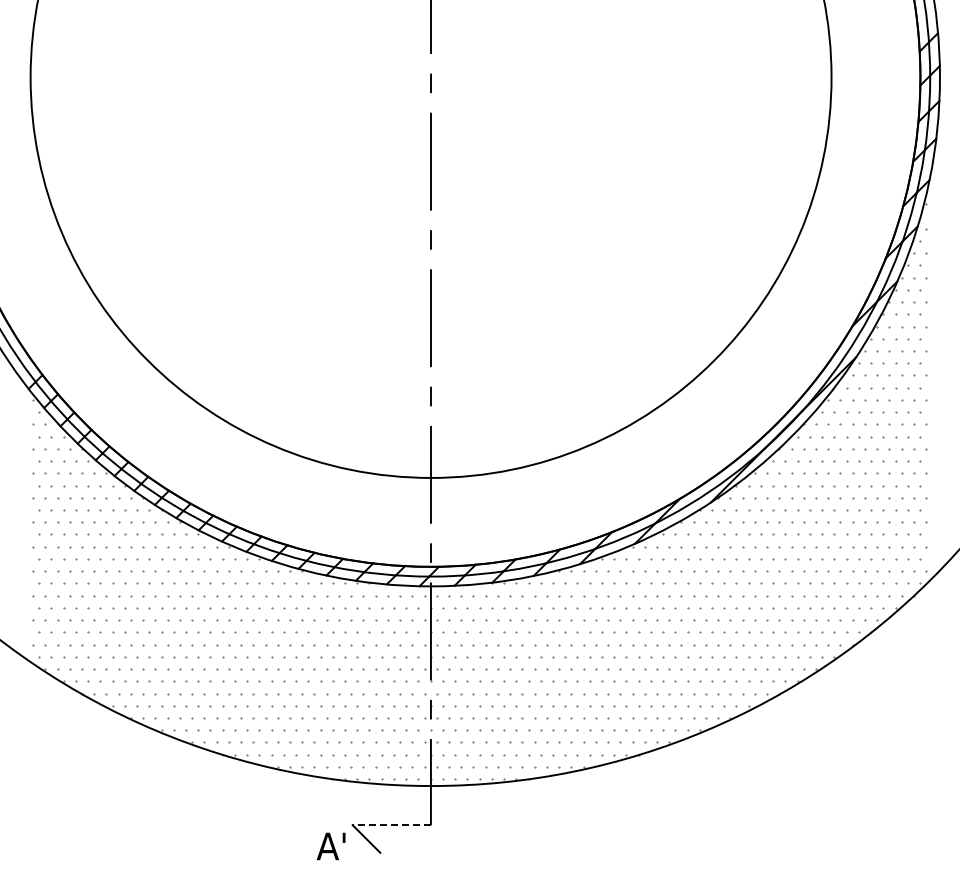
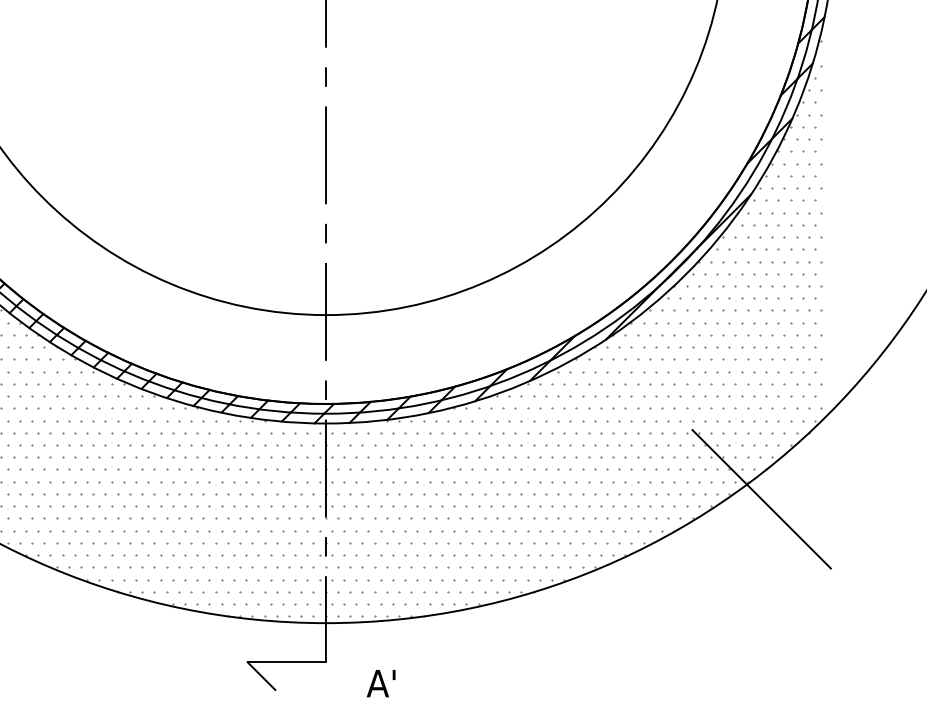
line: (866, 661) -> (761, 498), added
line: (391, 825) -> (286, 662), dashed -> solid
text: (330, 846) -> (380, 683), moved

